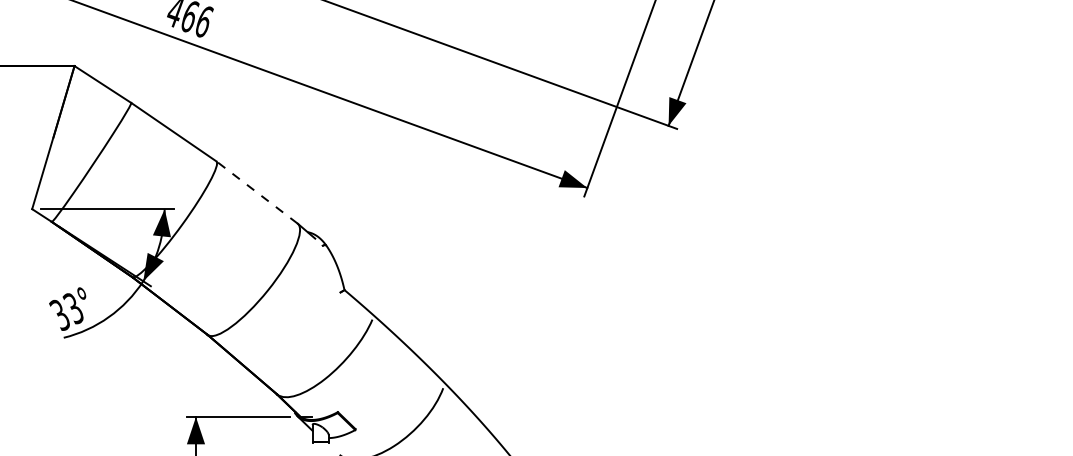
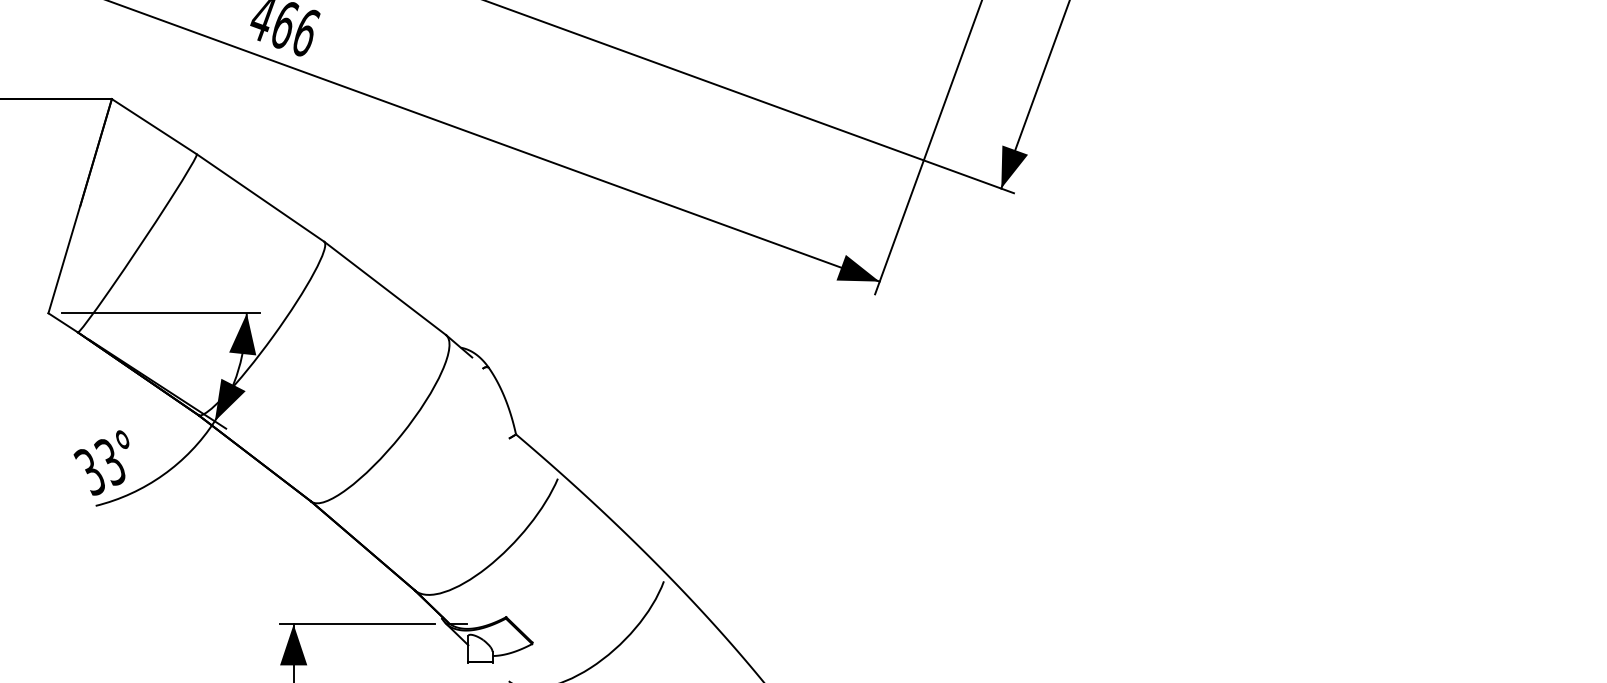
line: (256, 192) -> (384, 288), dashed -> solid

